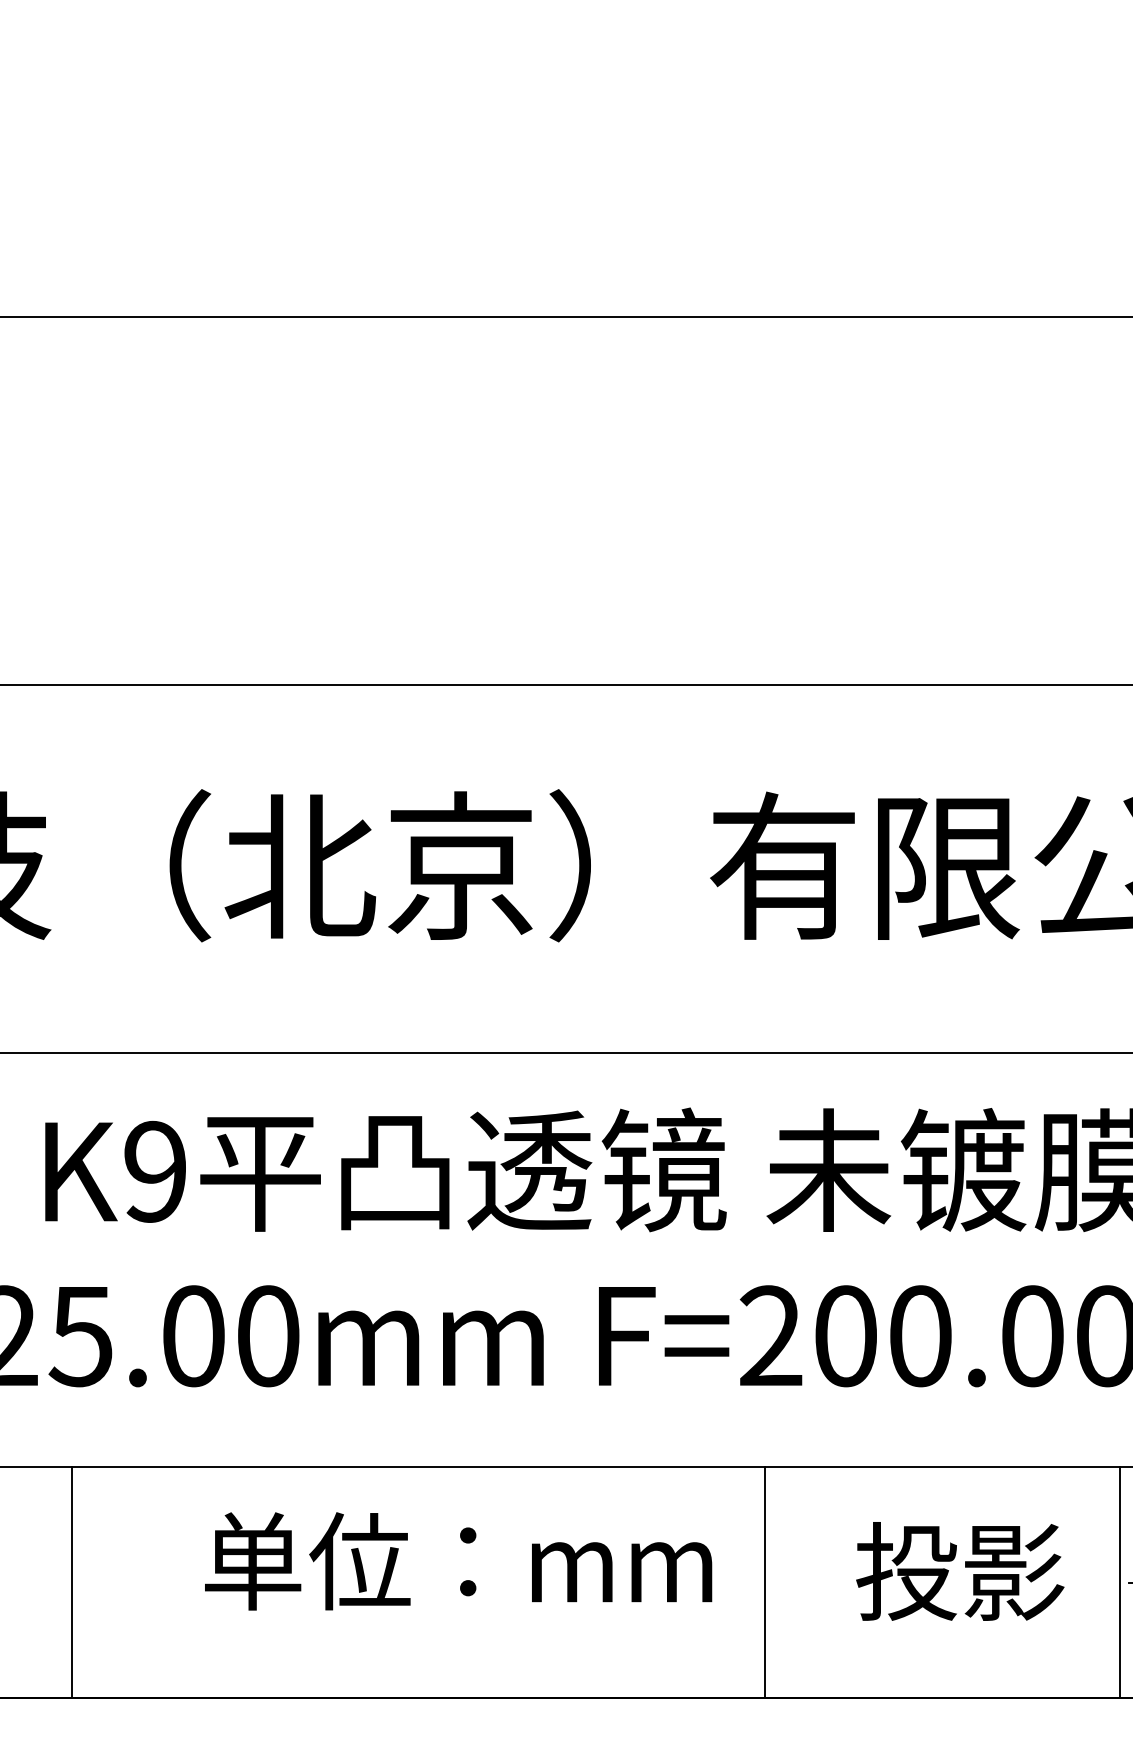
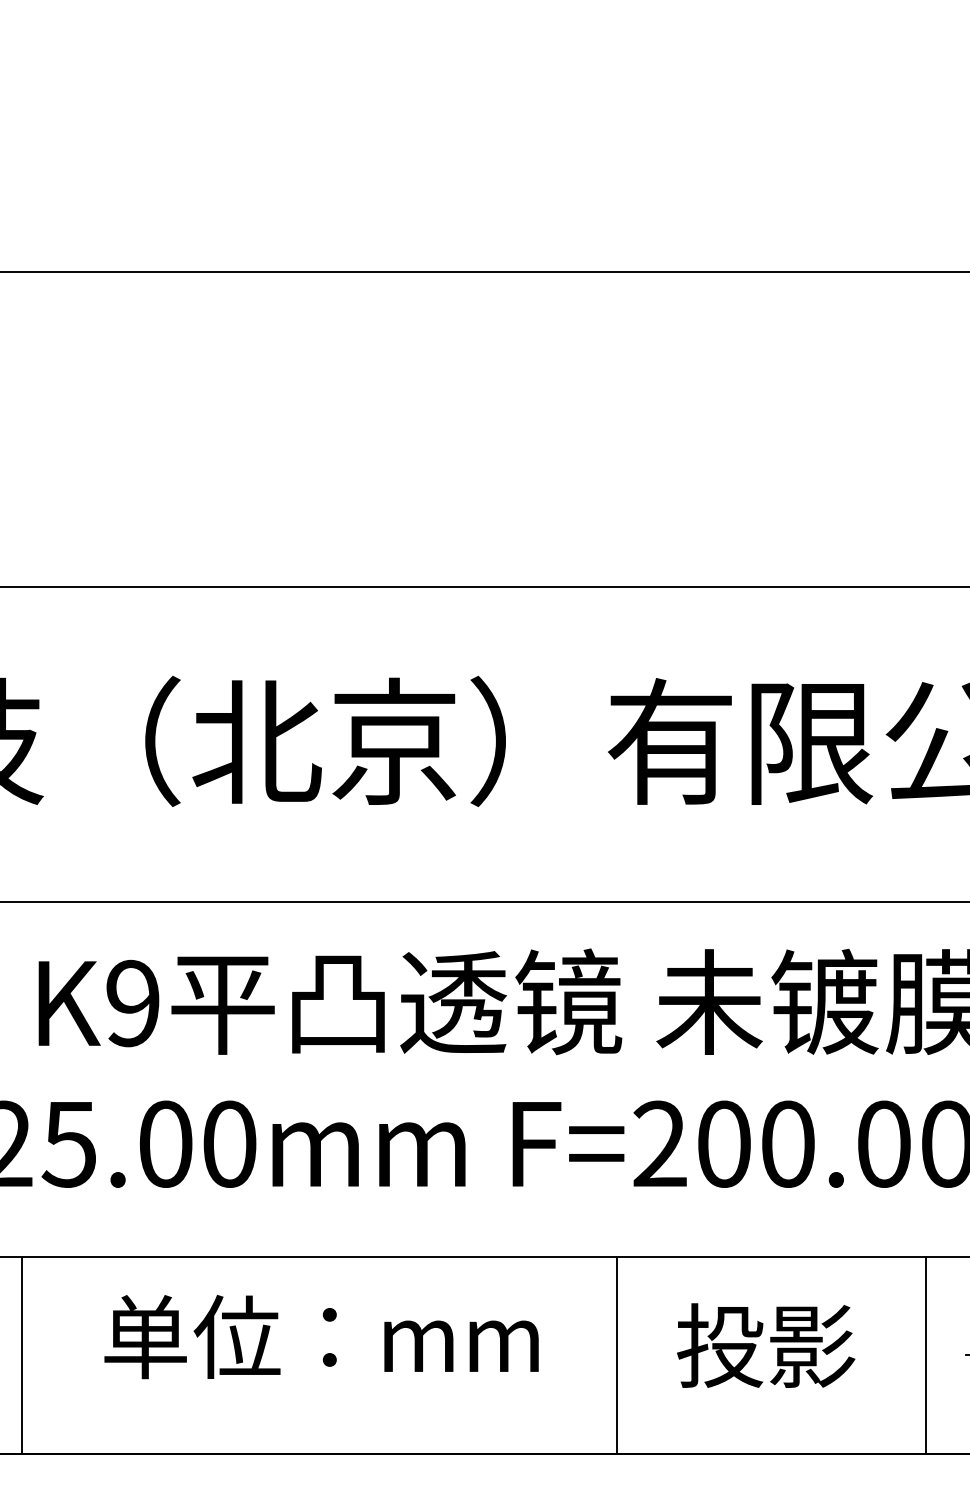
text: (458, 1561) -> (321, 1337), moved
text: (960, 1571) -> (766, 1345), moved
line: (71, 1581) -> (21, 1354), moved
line: (765, 1581) -> (617, 1354), moved
line: (1119, 1581) -> (925, 1354), moved

